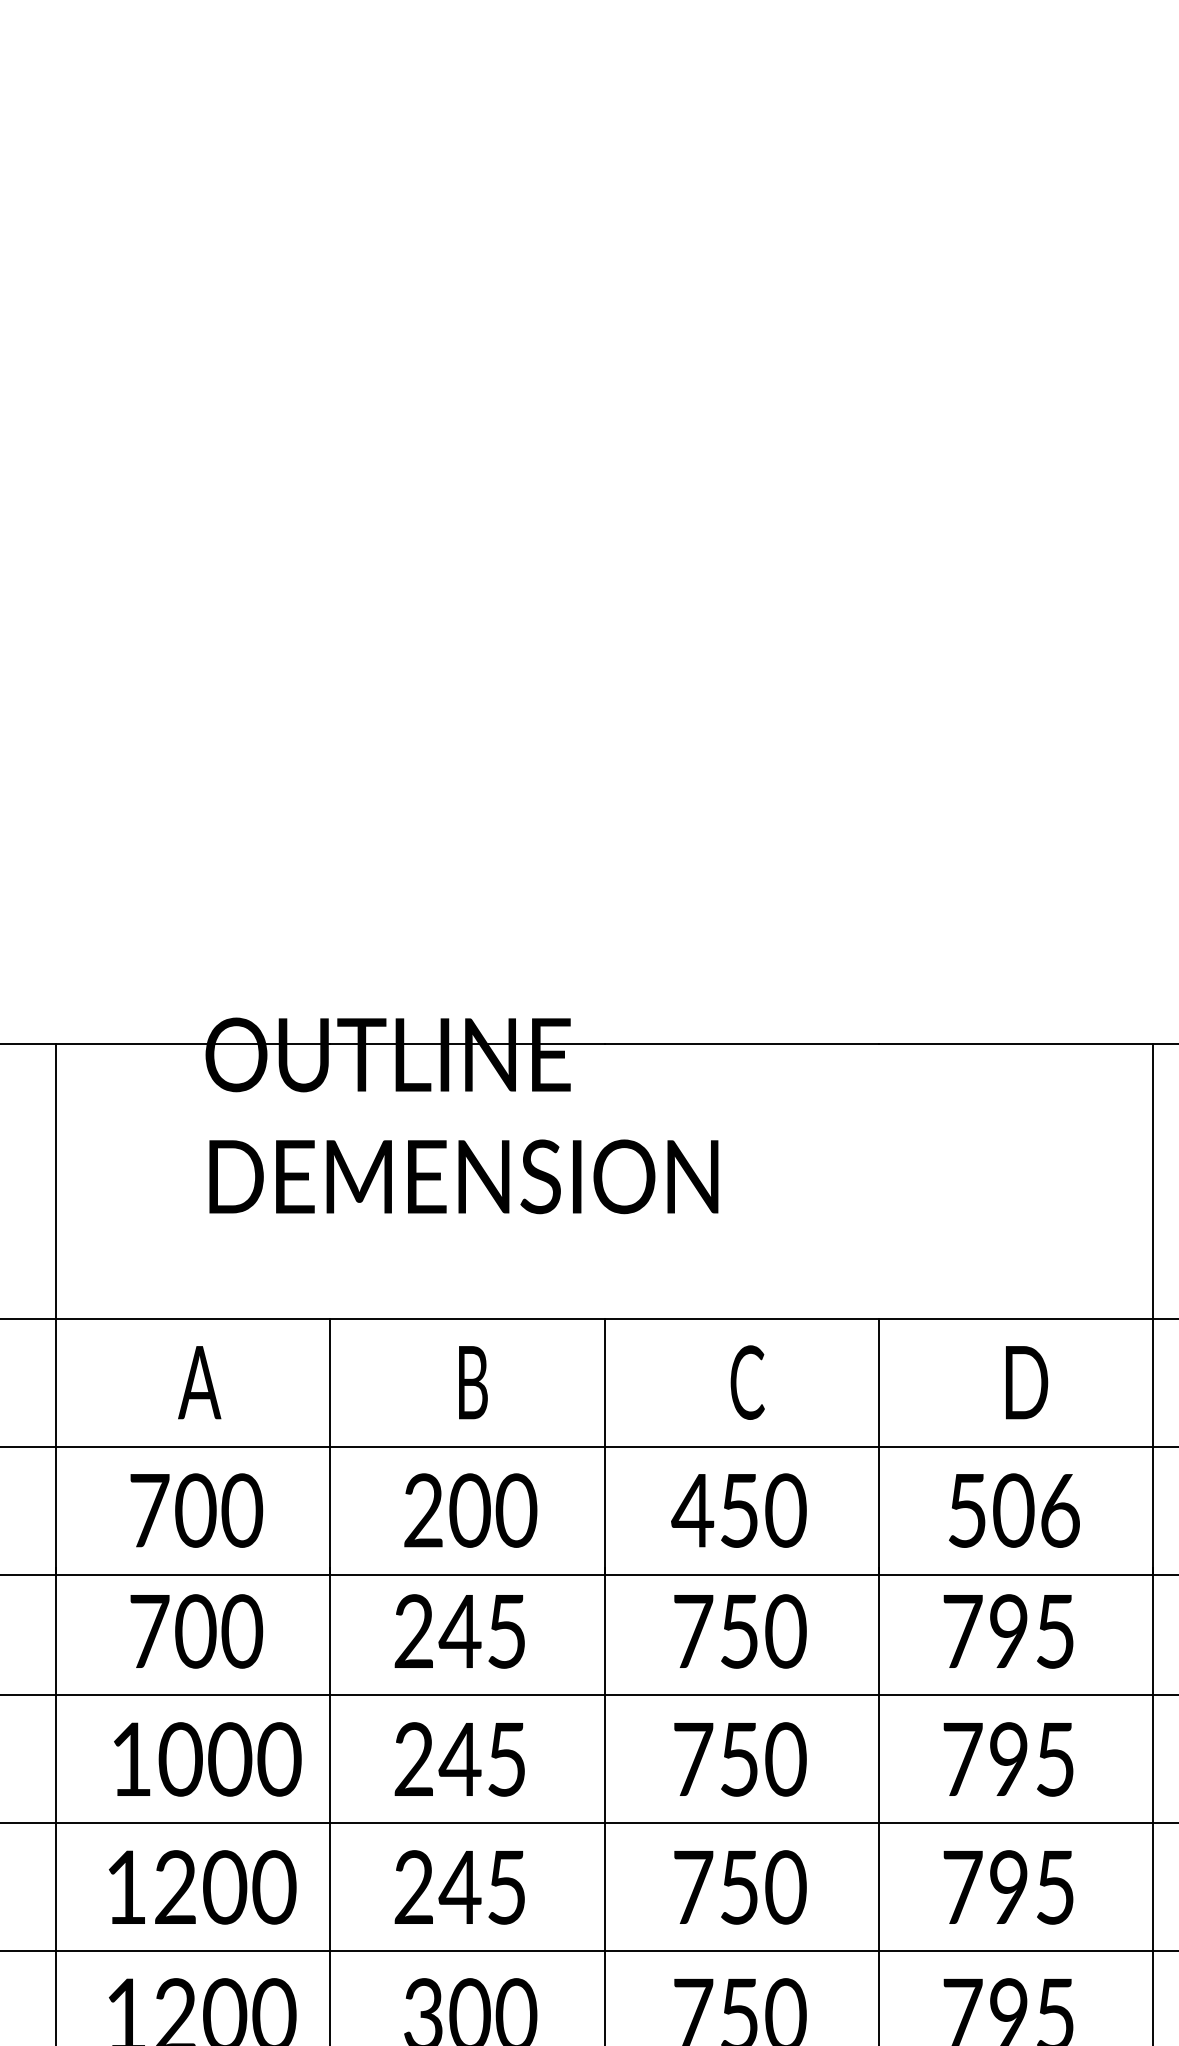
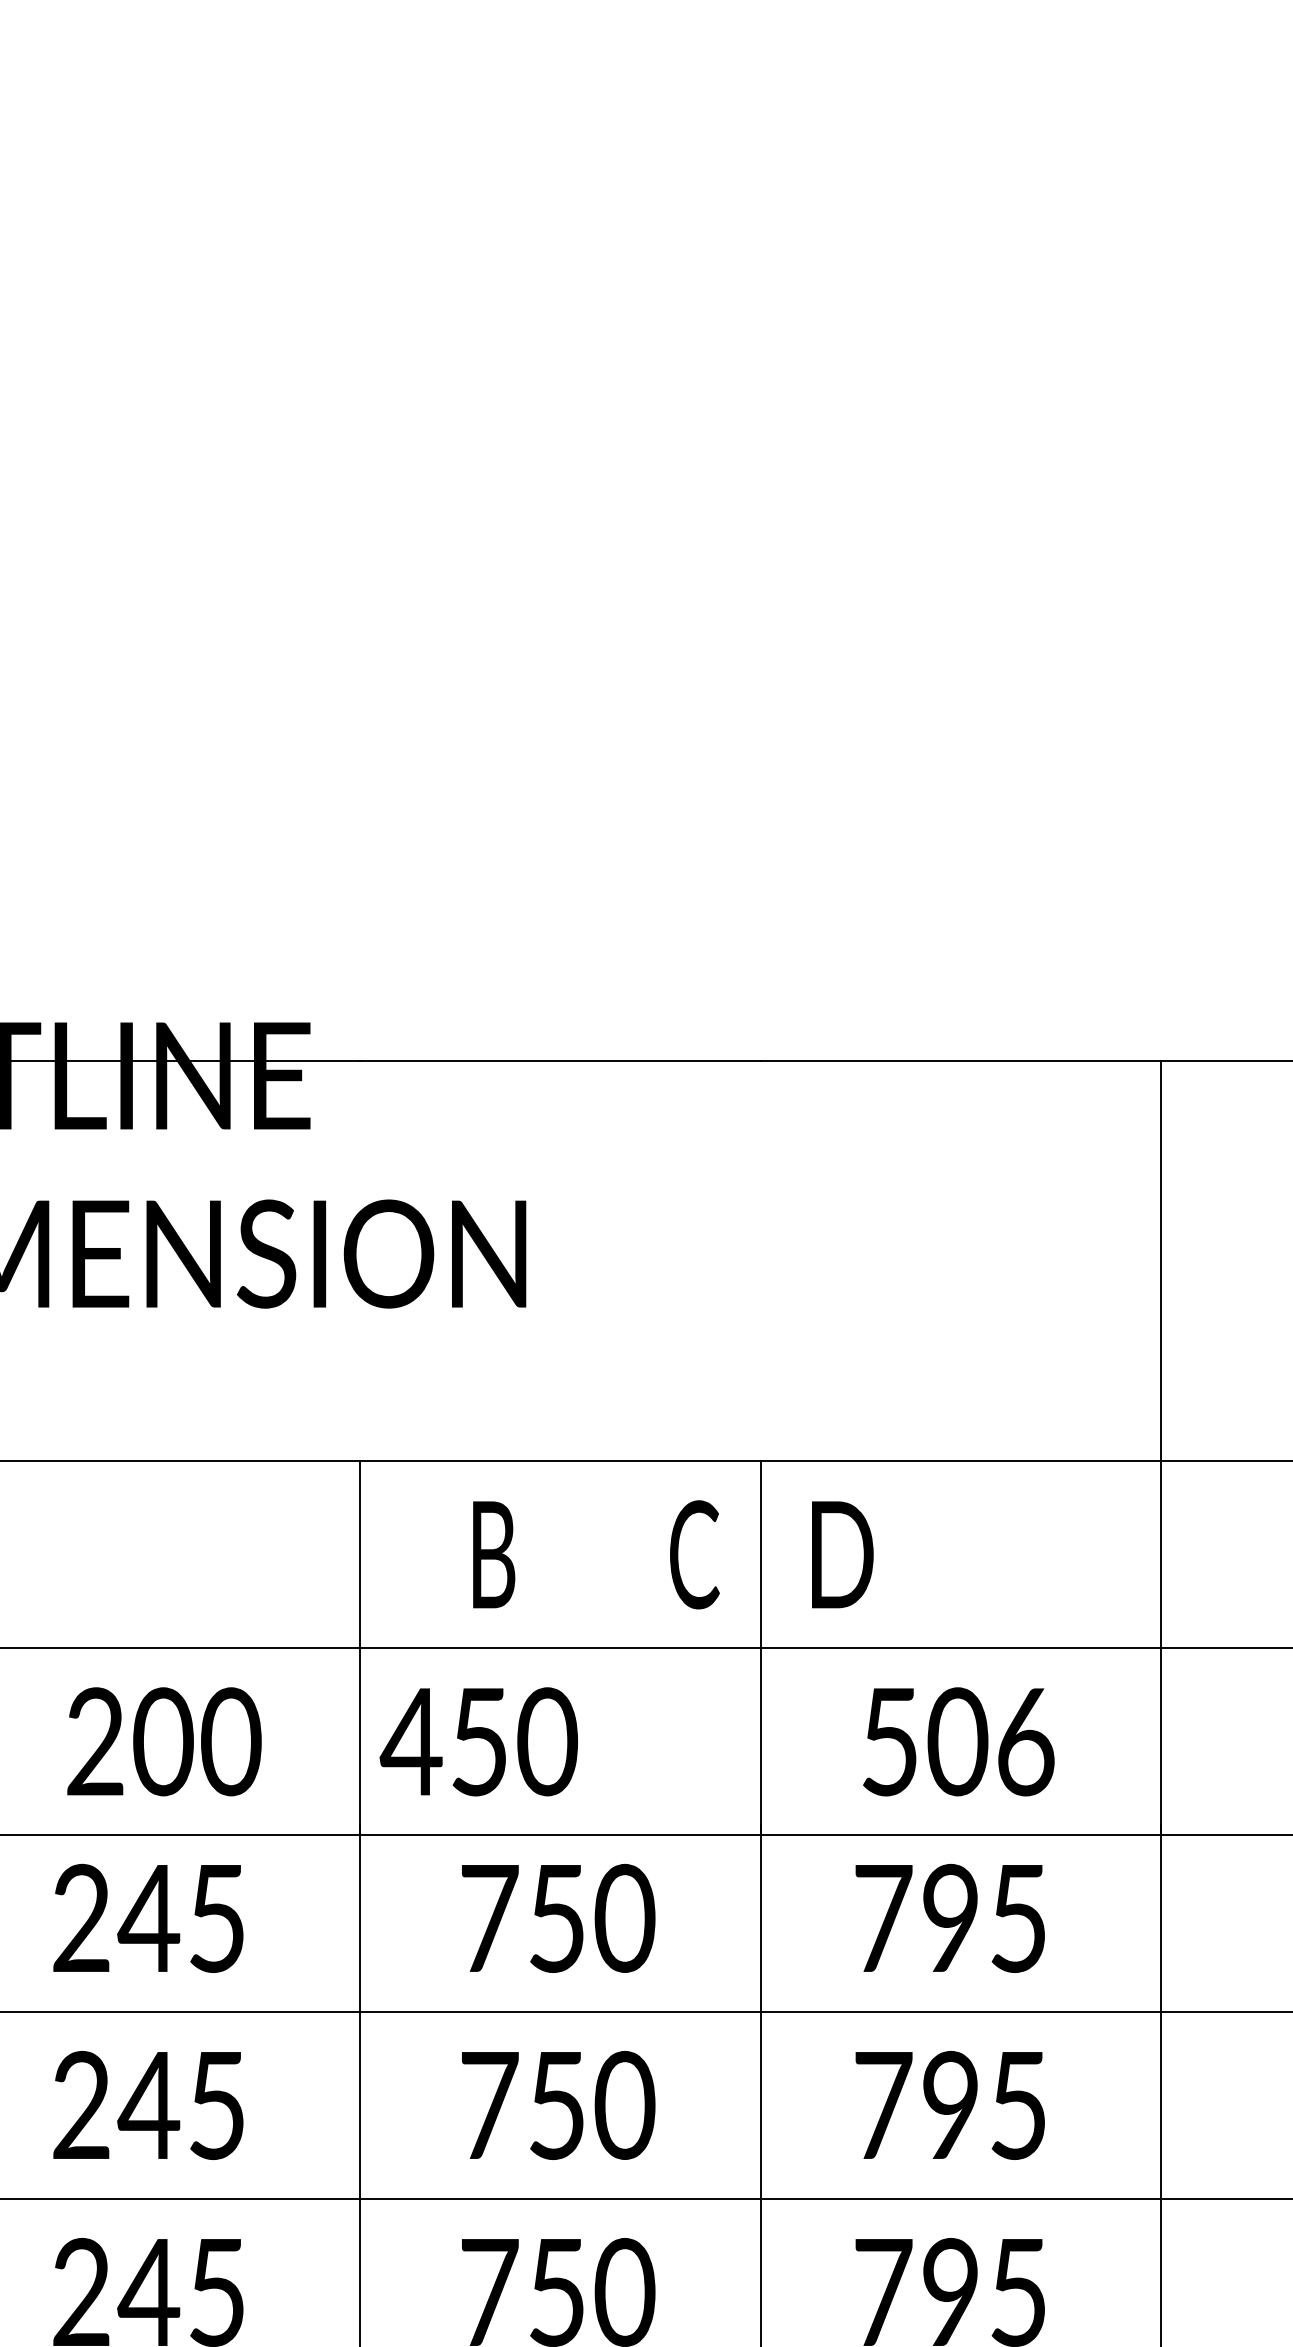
text: (473, 1382) -> (494, 1554), moved
text: (747, 1382) -> (694, 1554), moved
text: (1027, 1382) -> (843, 1554), moved
text: (738, 1510) -> (478, 1741), moved

